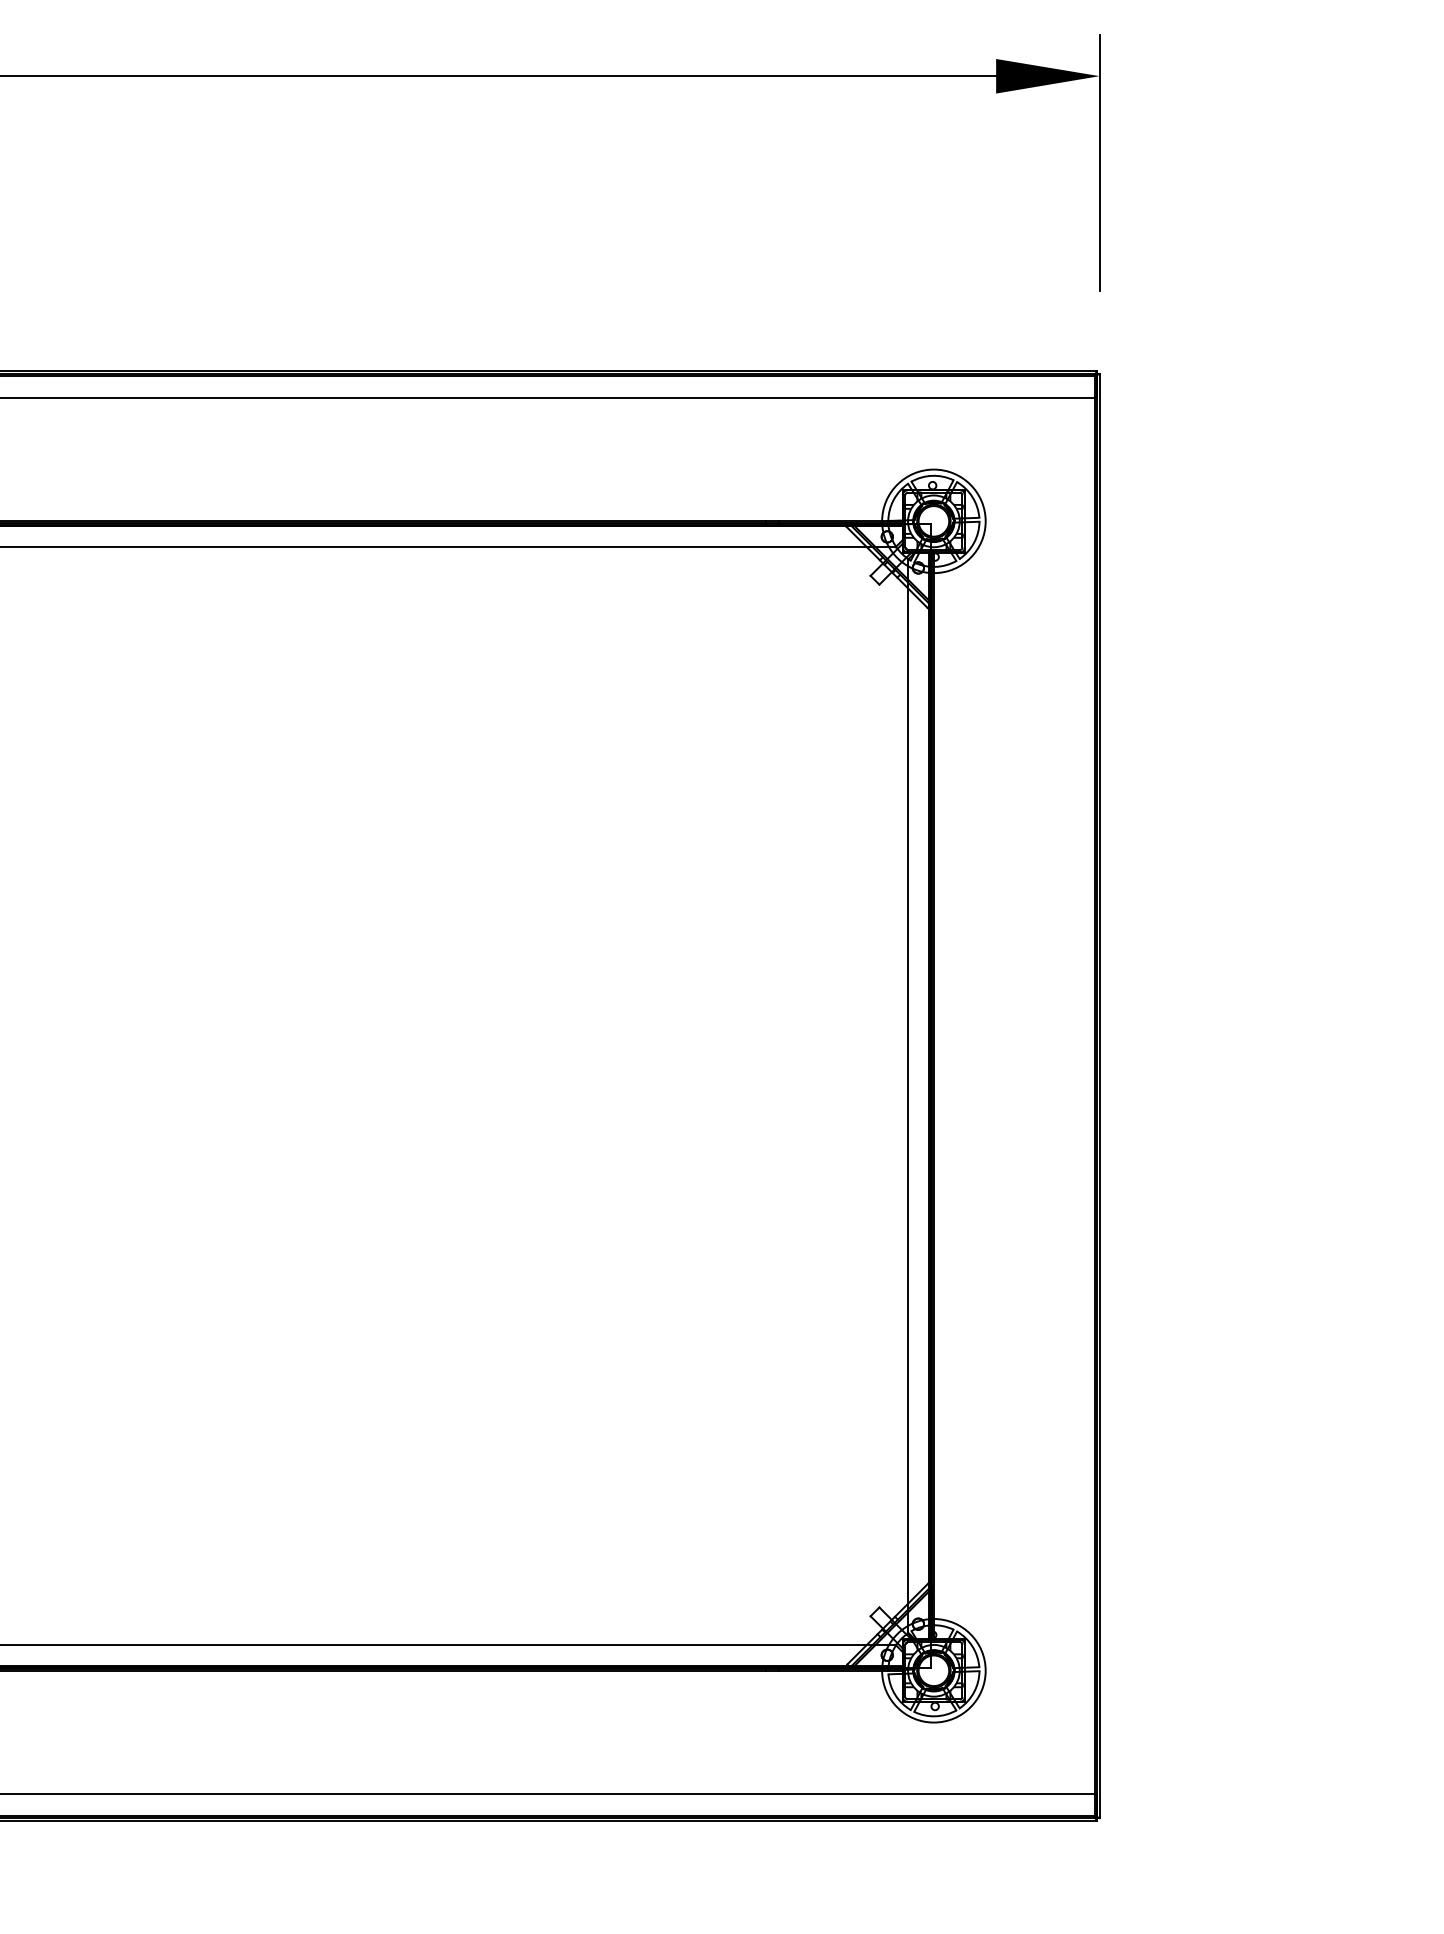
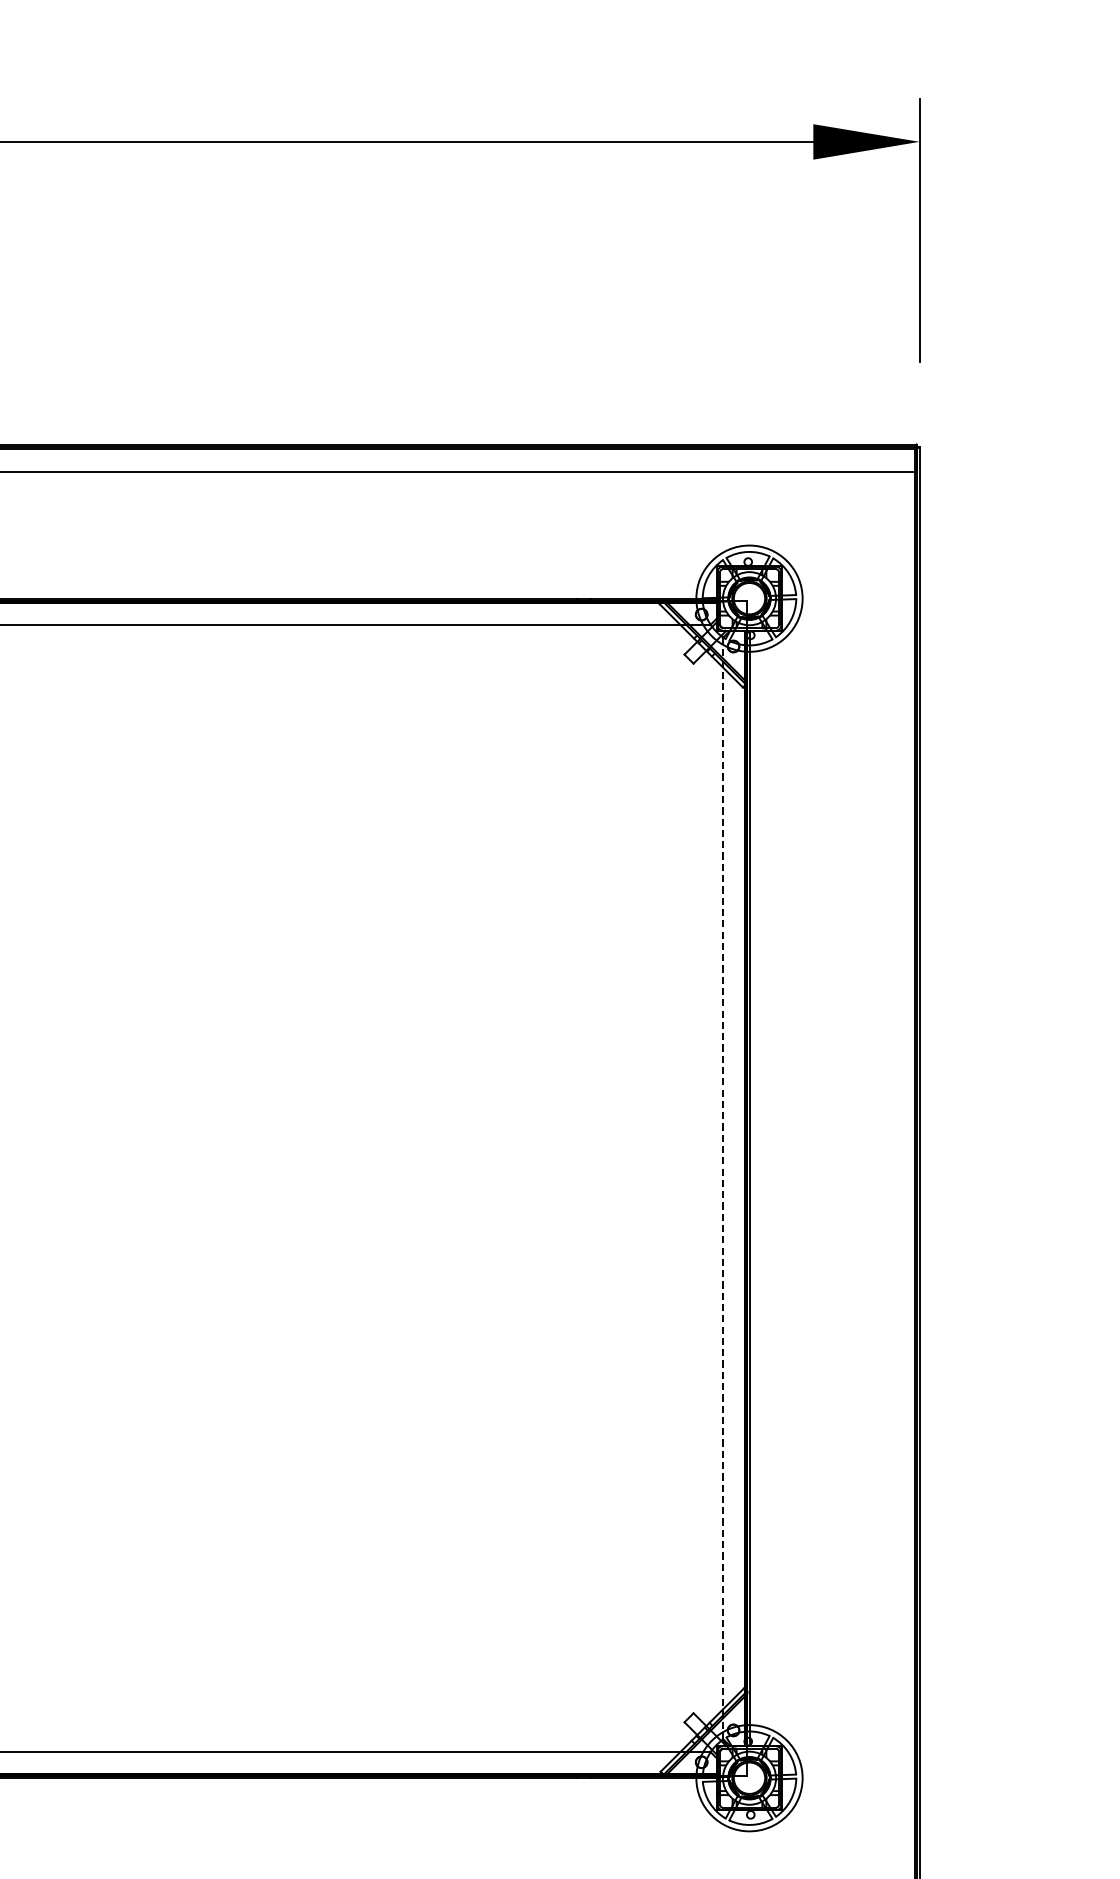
line: (908, 1096) -> (723, 1188), solid -> dashed

